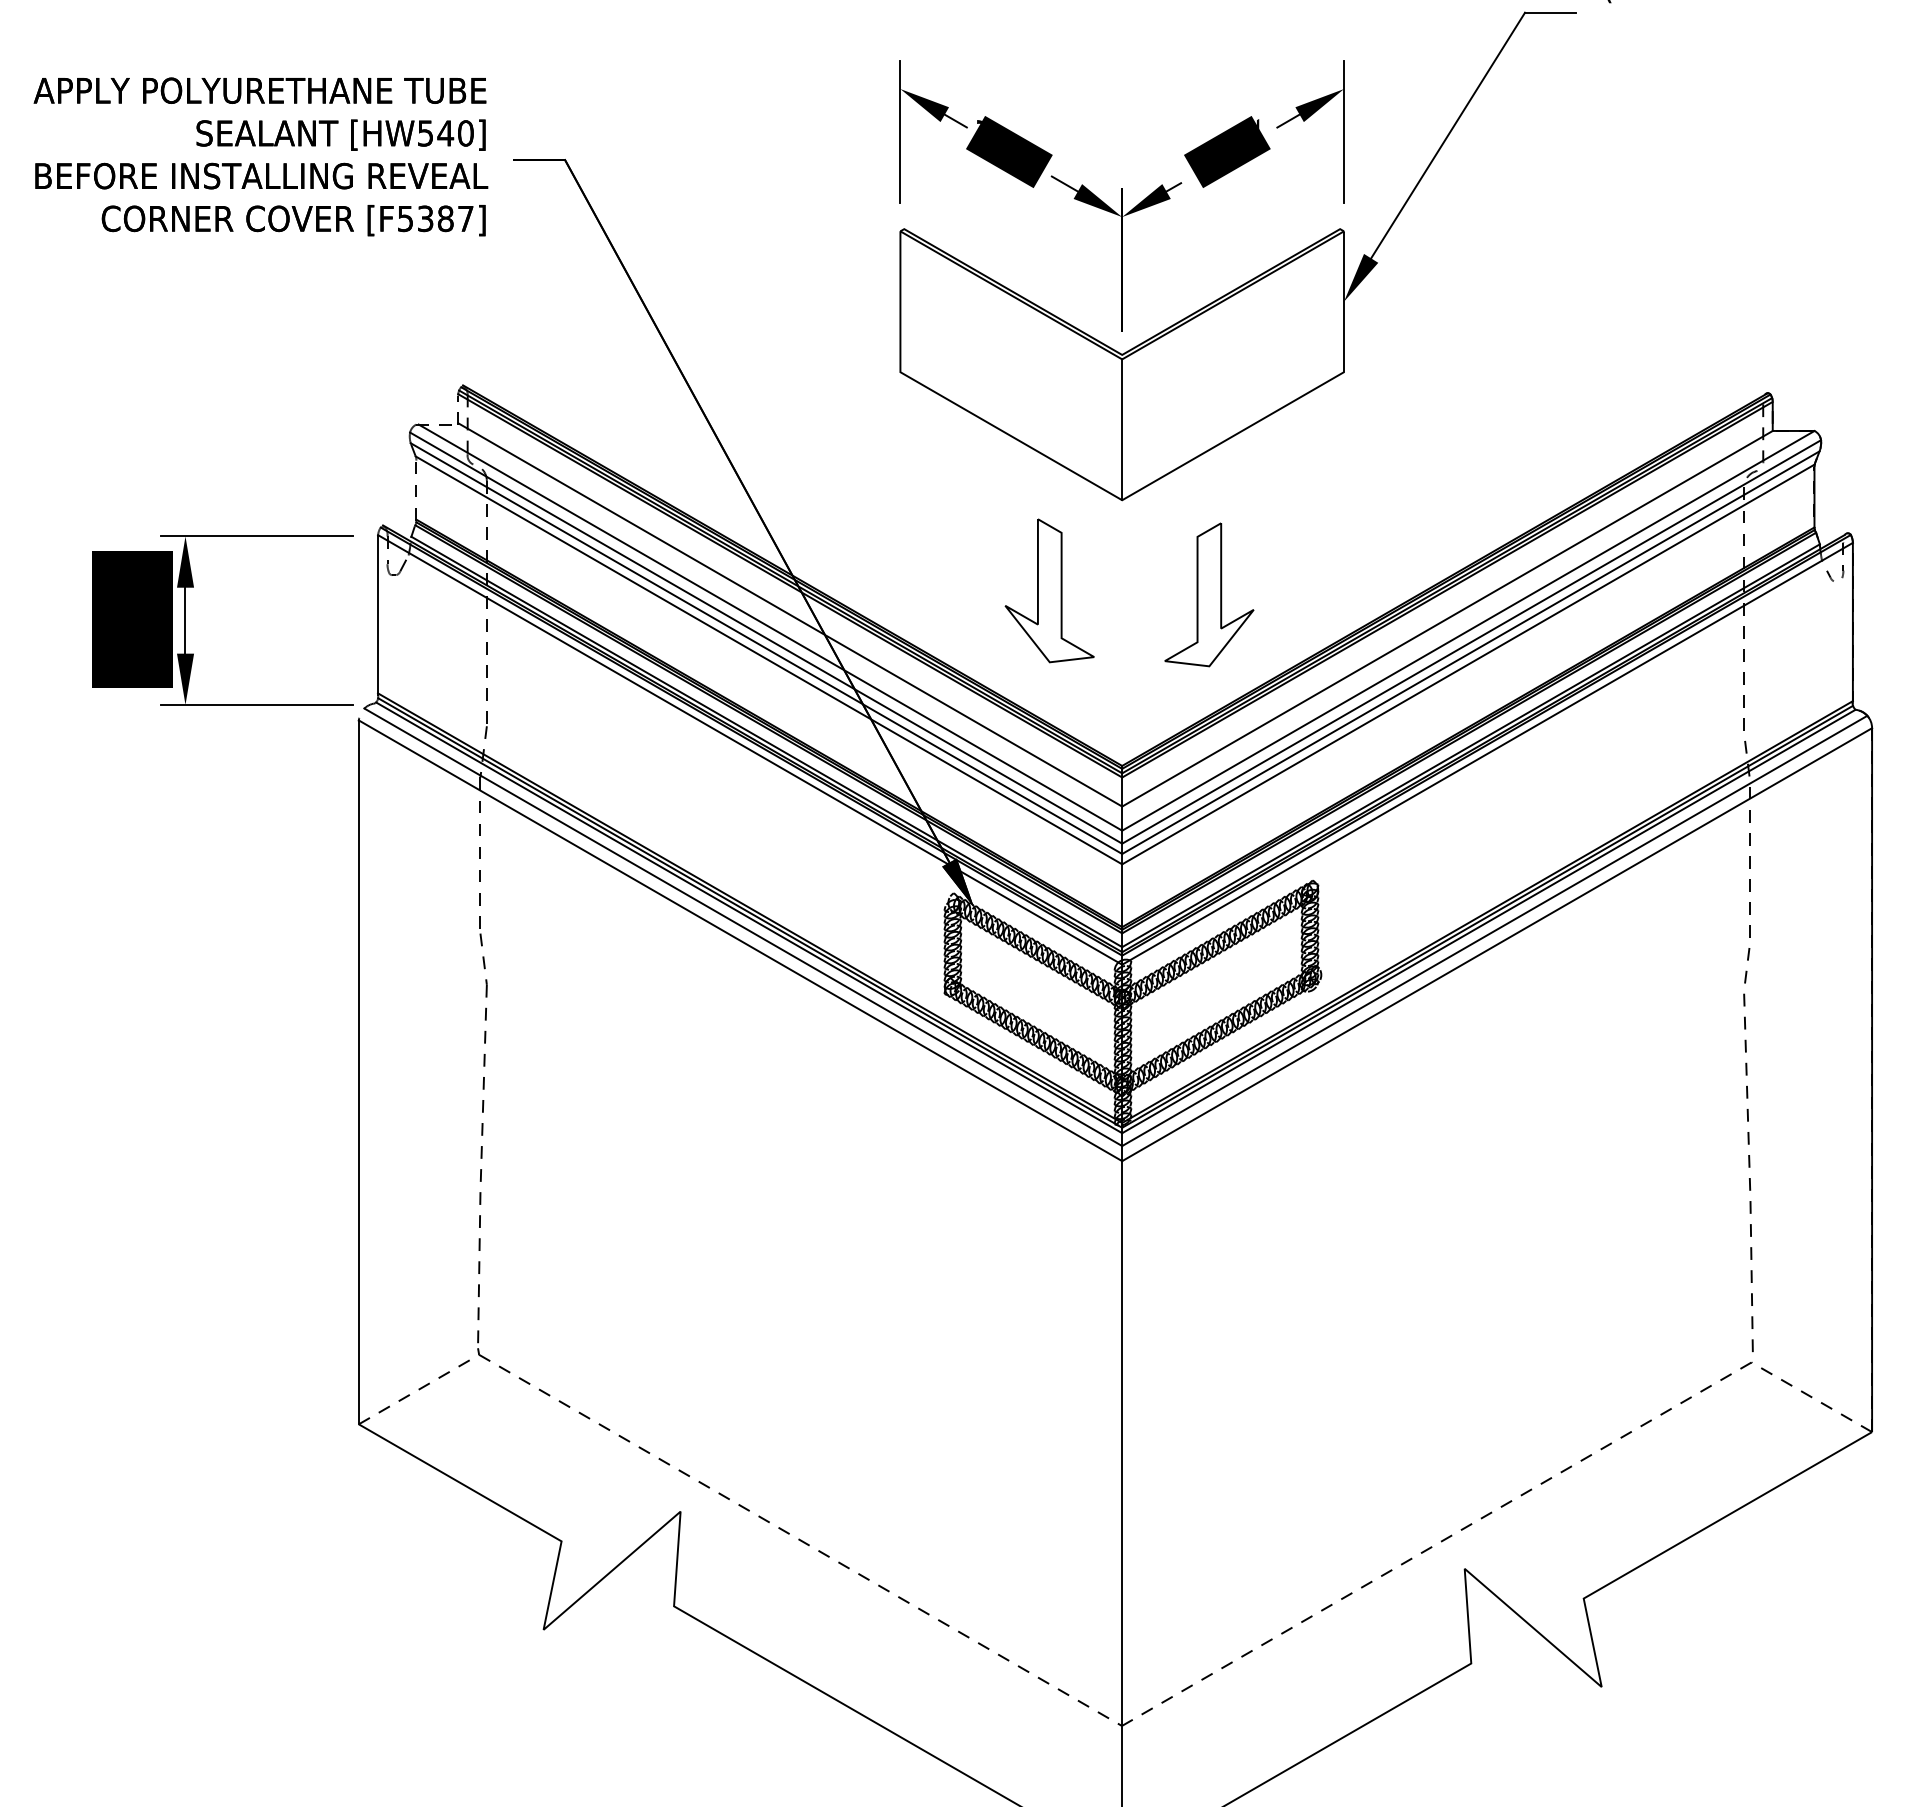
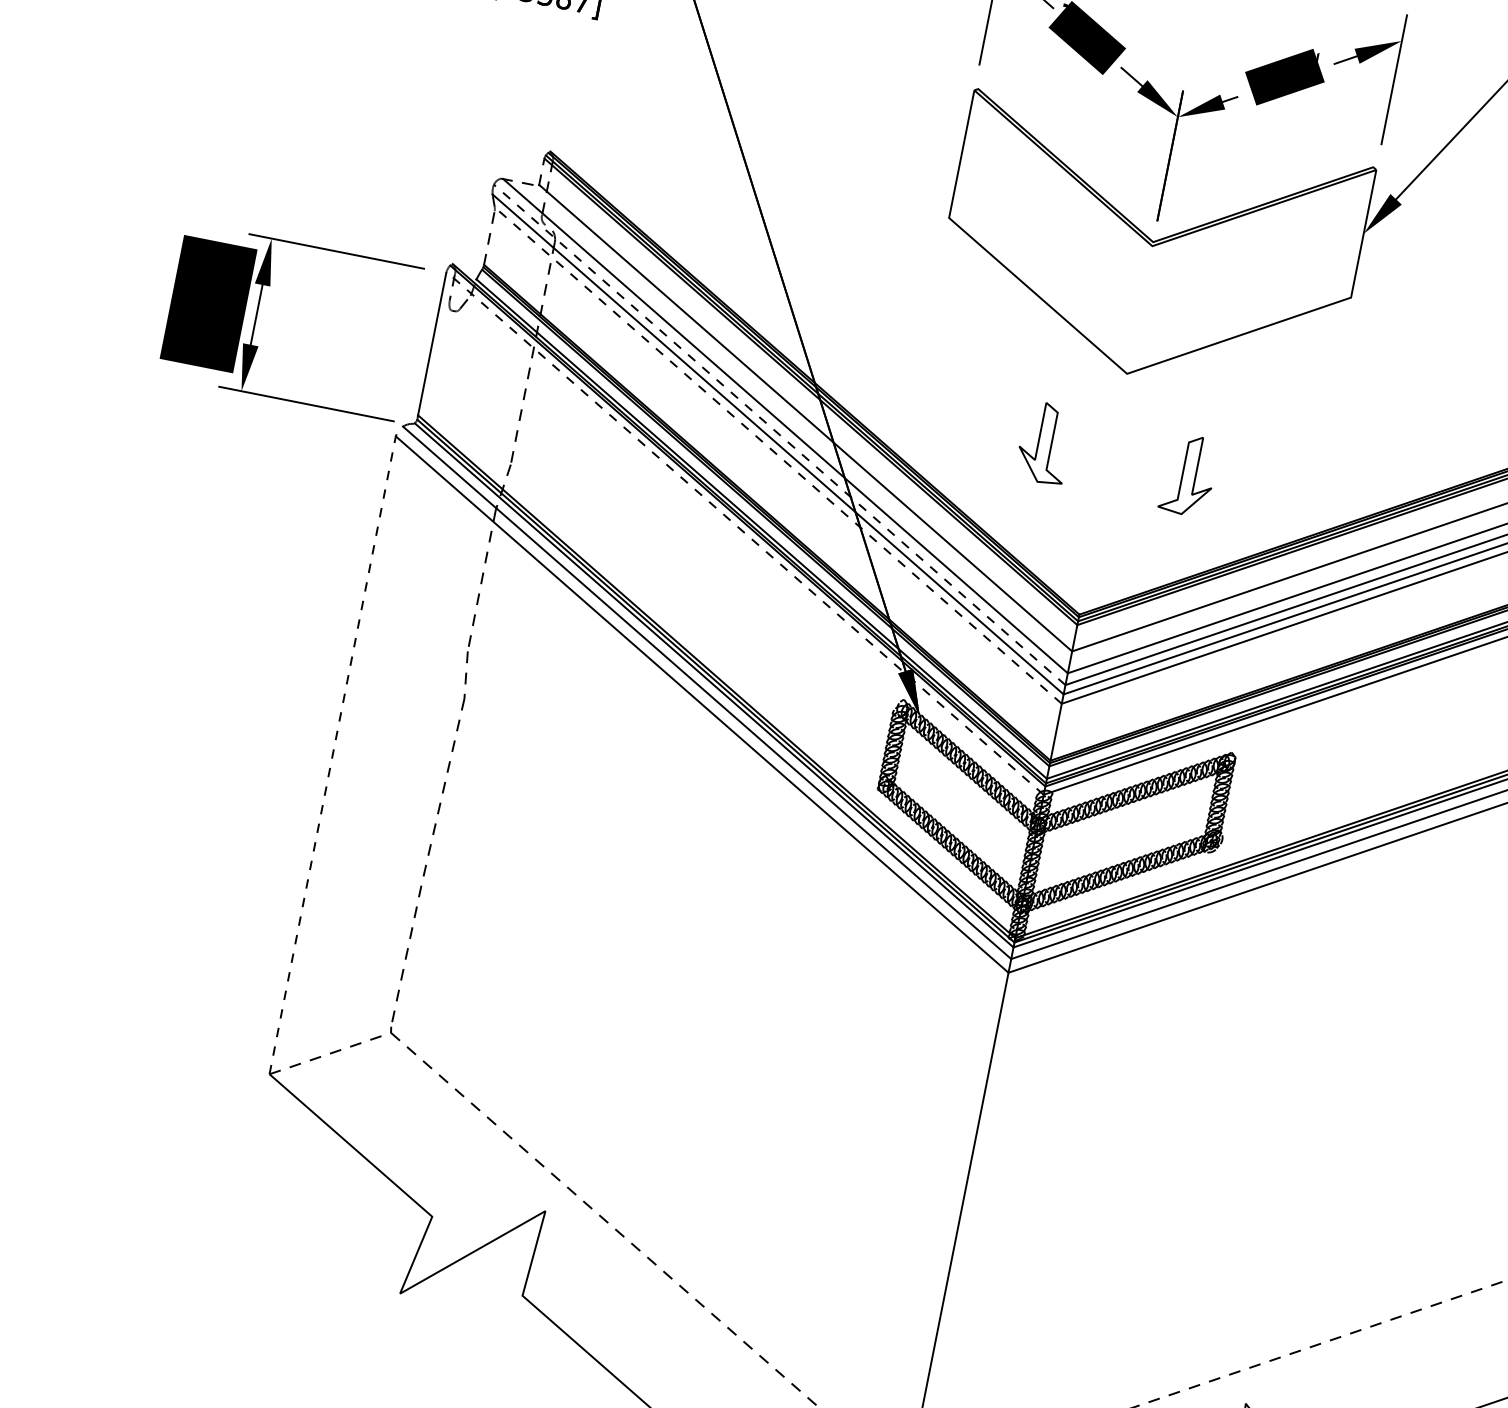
line: (1122, 429) -> (1140, 309), removed
part: (1049, 590) -> (1045, 442), size x0.6
part: (1209, 594) -> (1189, 474), size x0.6
line: (765, 637) -> (779, 434), solid -> dashed
line: (768, 660) -> (777, 455), solid -> dashed
line: (750, 749) -> (745, 533), solid -> dashed
line: (358, 1072) -> (332, 755), solid -> dashed

